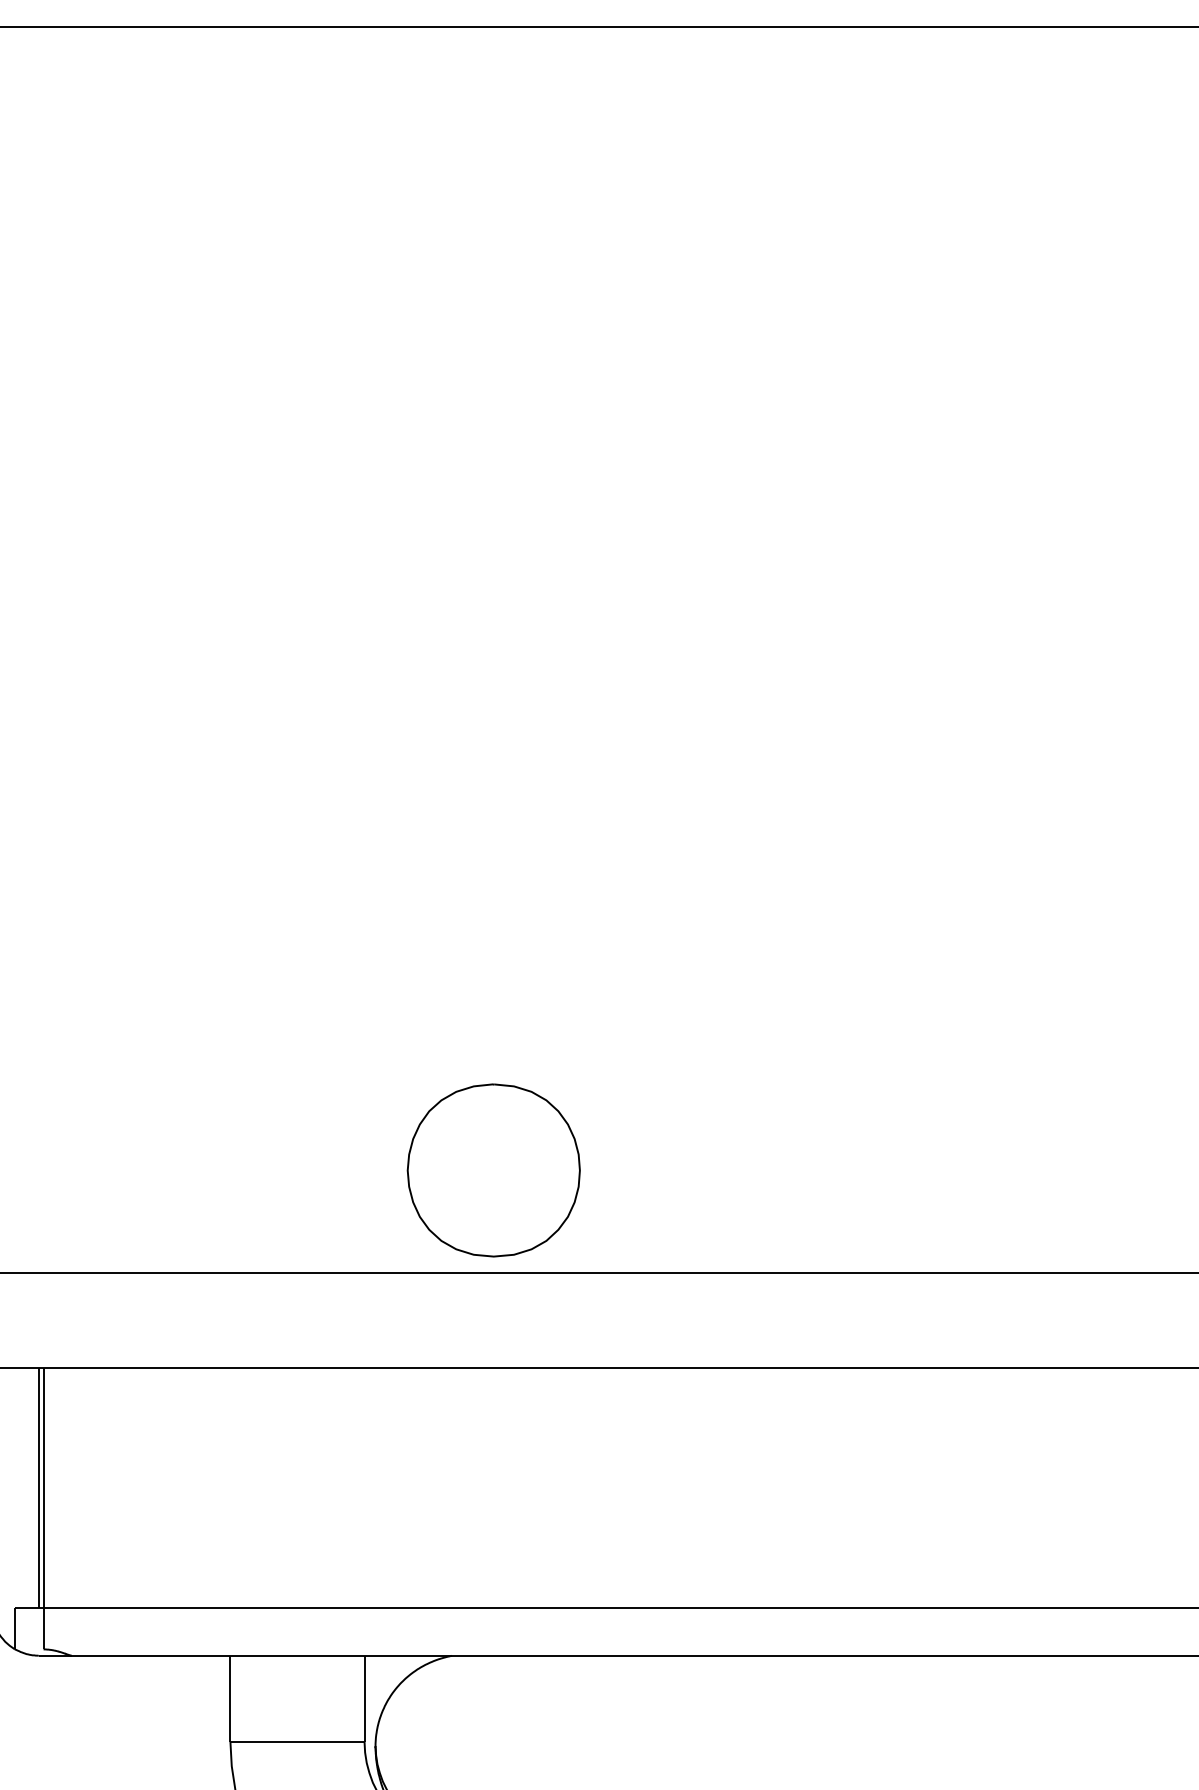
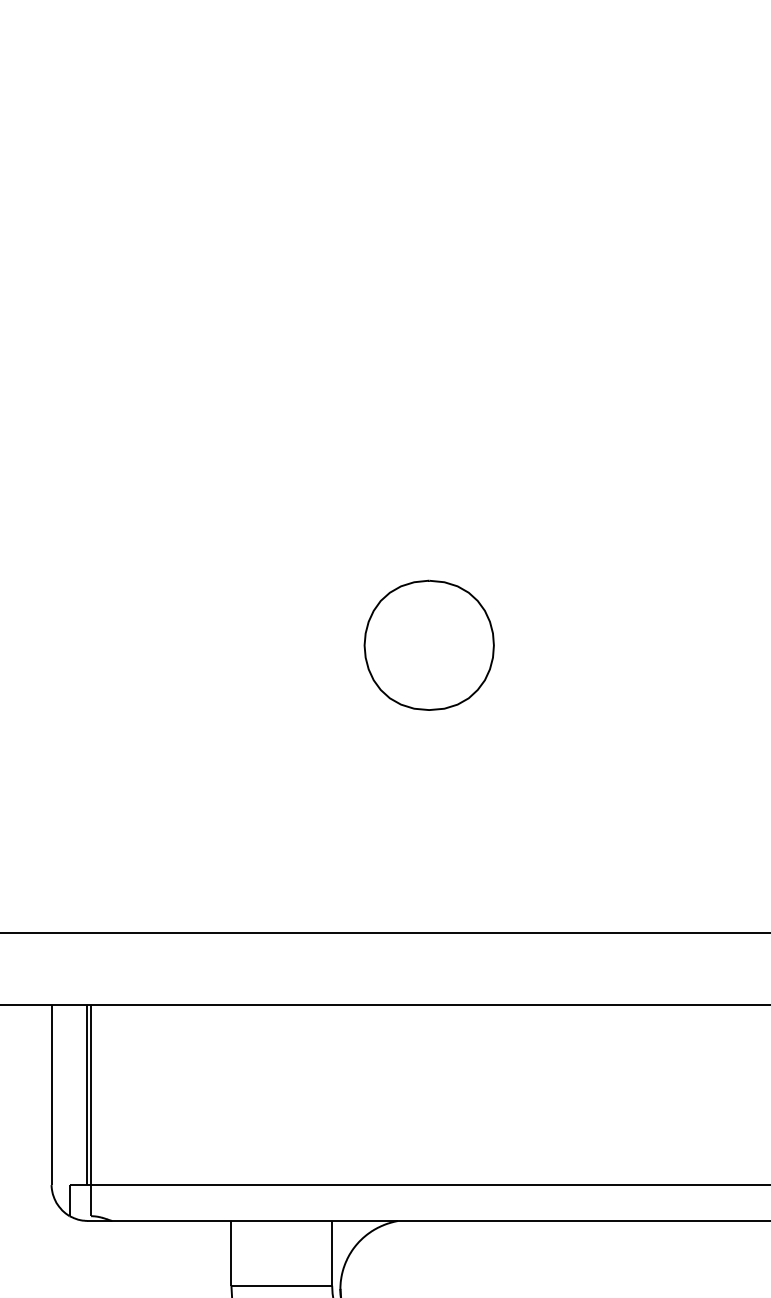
part: (493, 1170) -> (429, 645), moved

